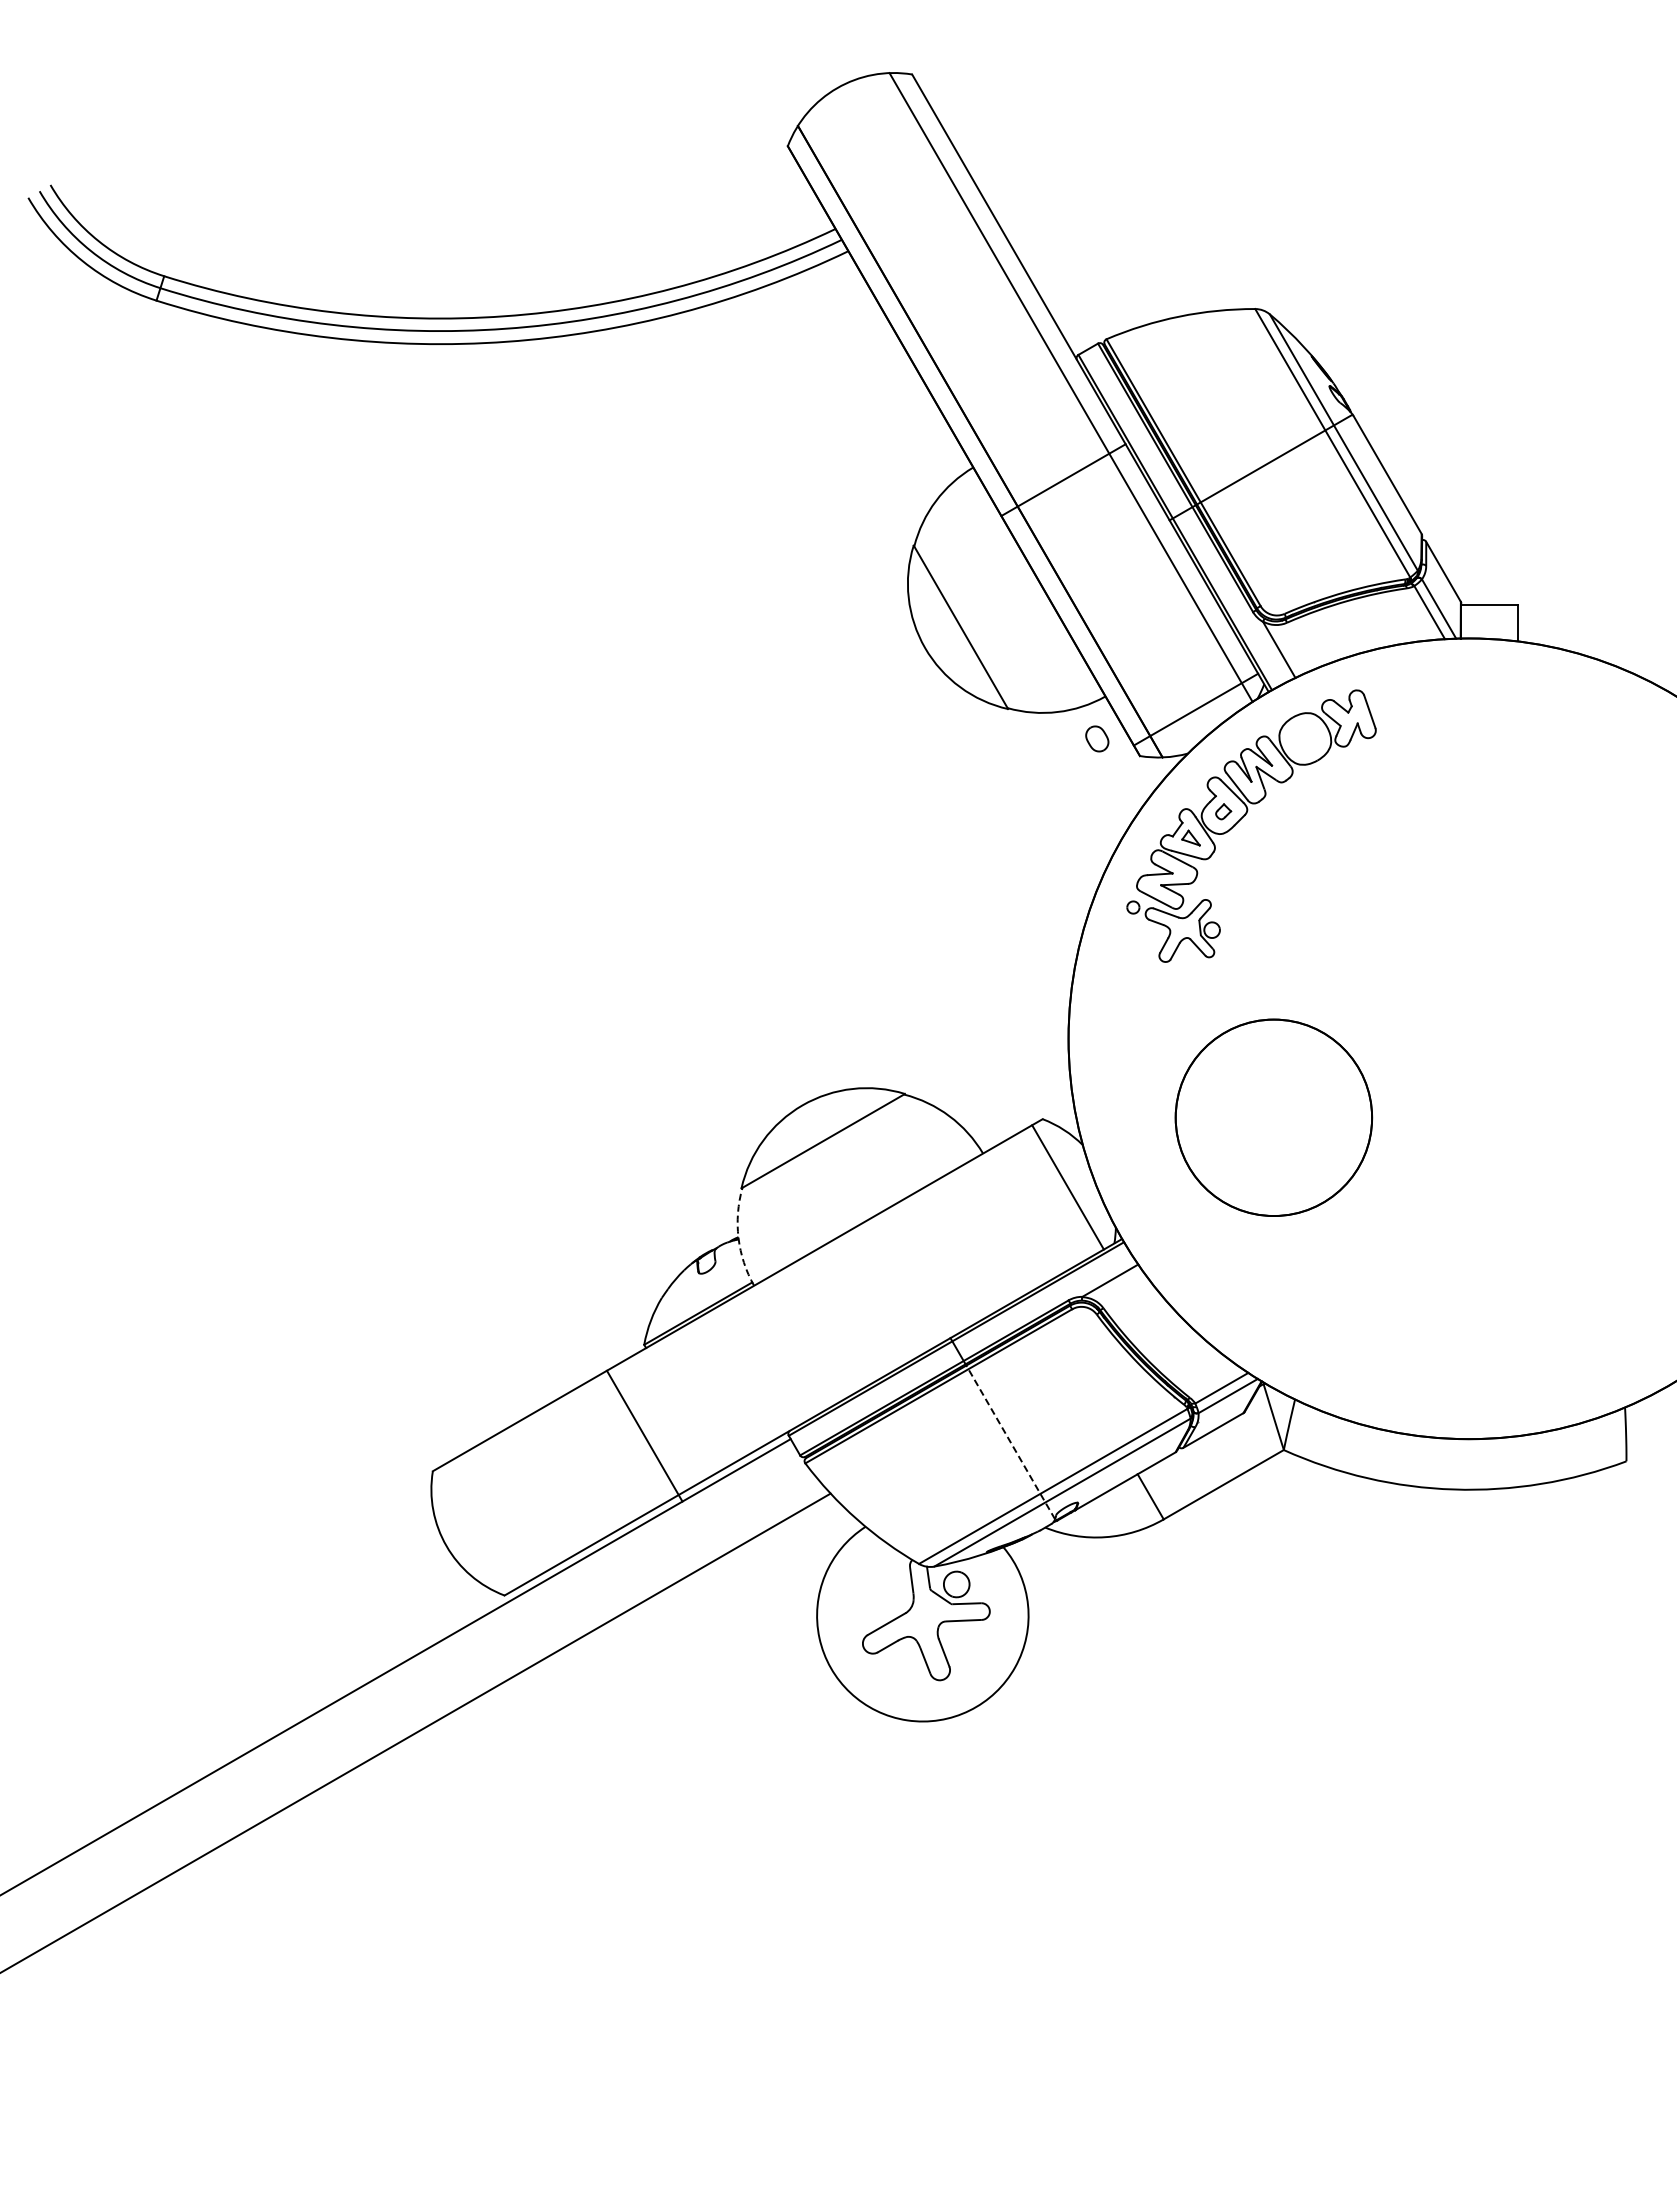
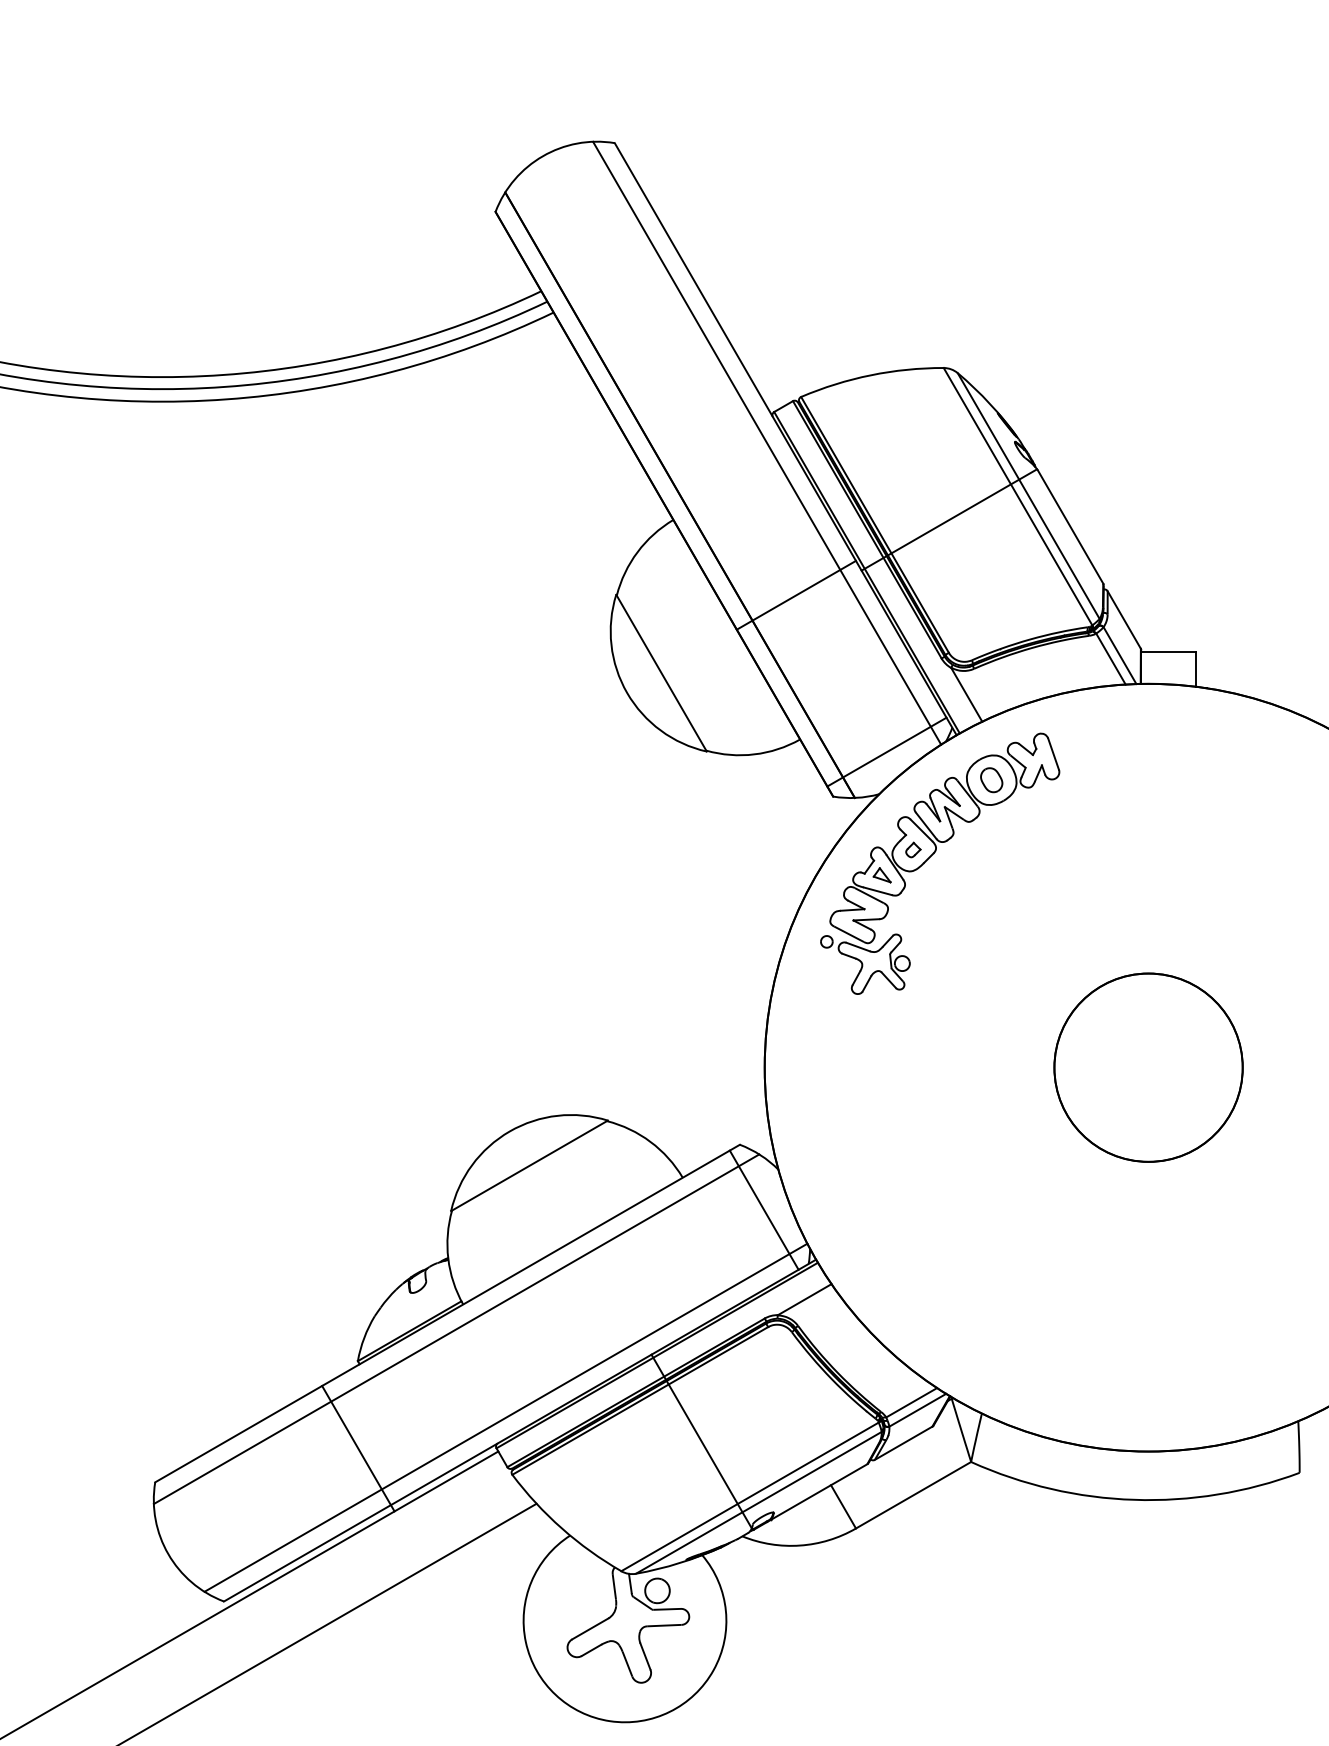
line: (1063, 479) -> (796, 594), moved
part: (1097, 738) -> (991, 779), moved
part: (1273, 1117) -> (1148, 1067), moved
arc: (738, 1237) -> (448, 1258), dashed -> solid
line: (746, 1311) -> (455, 1329), added
line: (798, 1403) -> (505, 1417), added
line: (1010, 1442) -> (709, 1454), dashed -> solid

